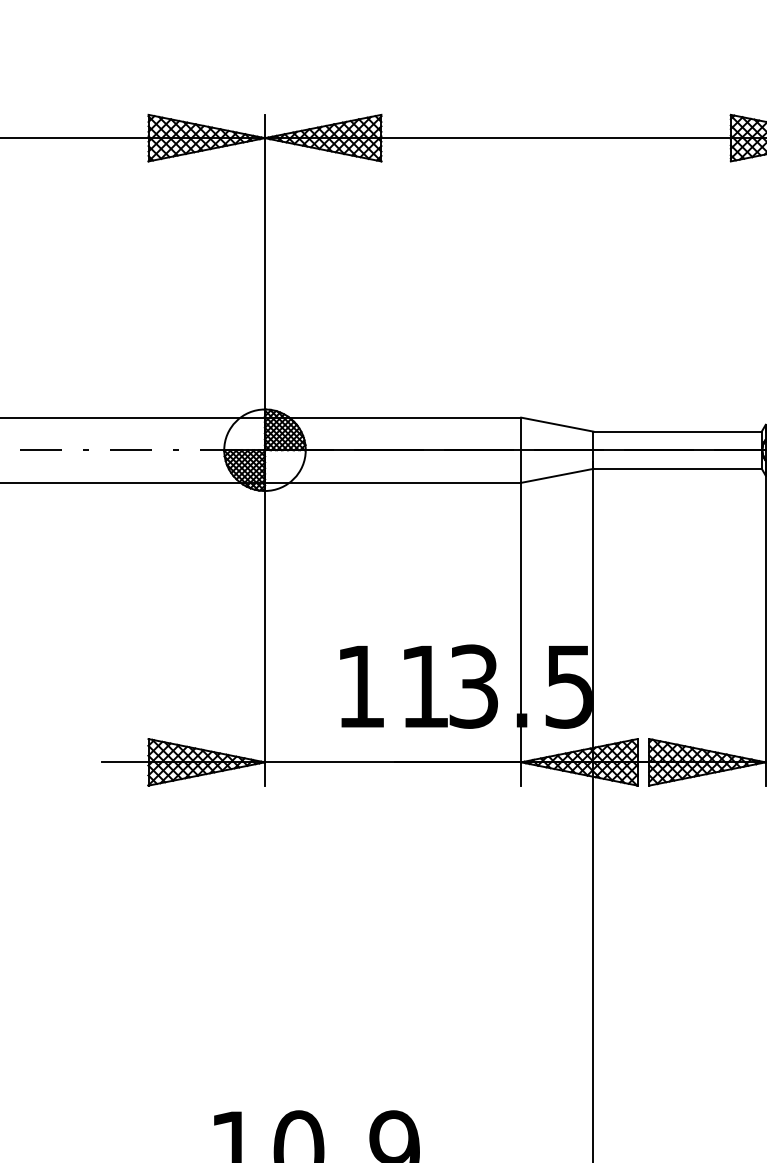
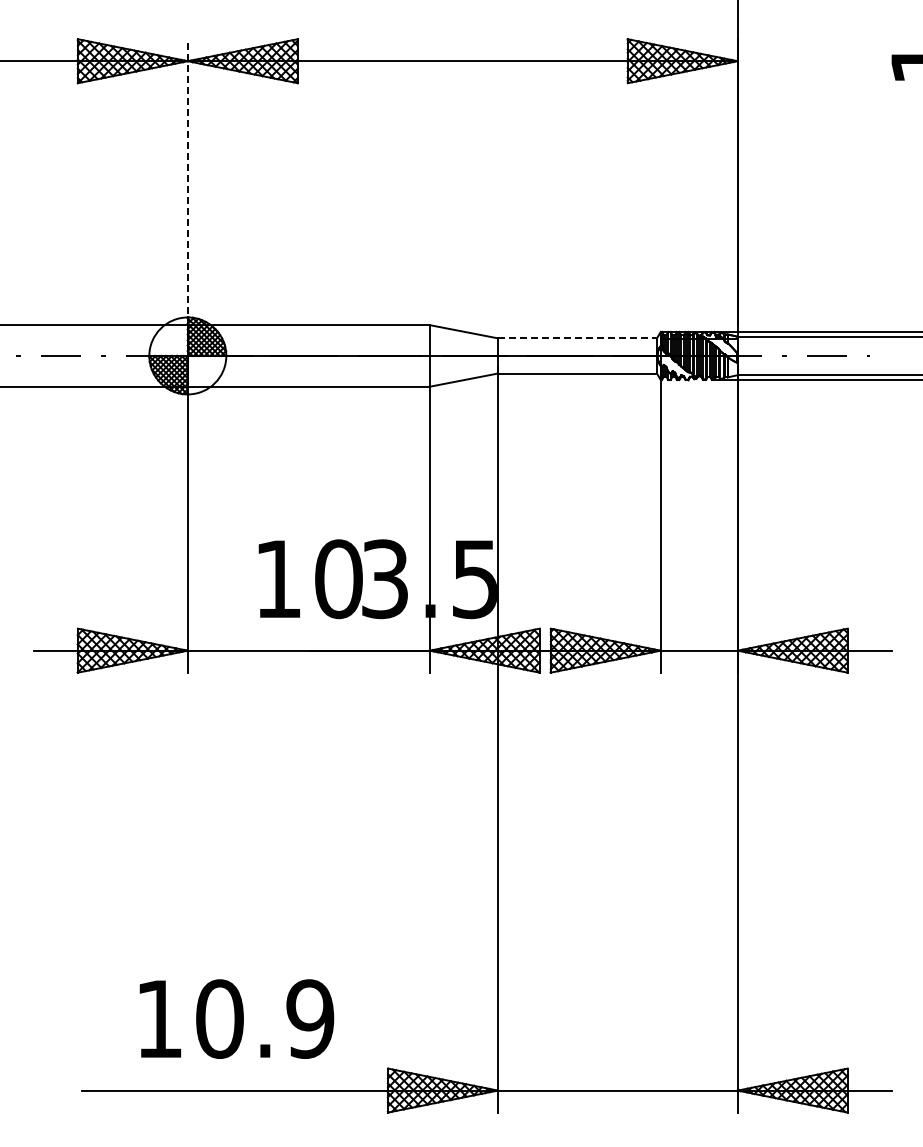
line: (264, 266) -> (187, 182), solid -> dashed
line: (677, 431) -> (577, 338), solid -> dashed
text: (424, 686) -> (338, 579), 11 -> 10

